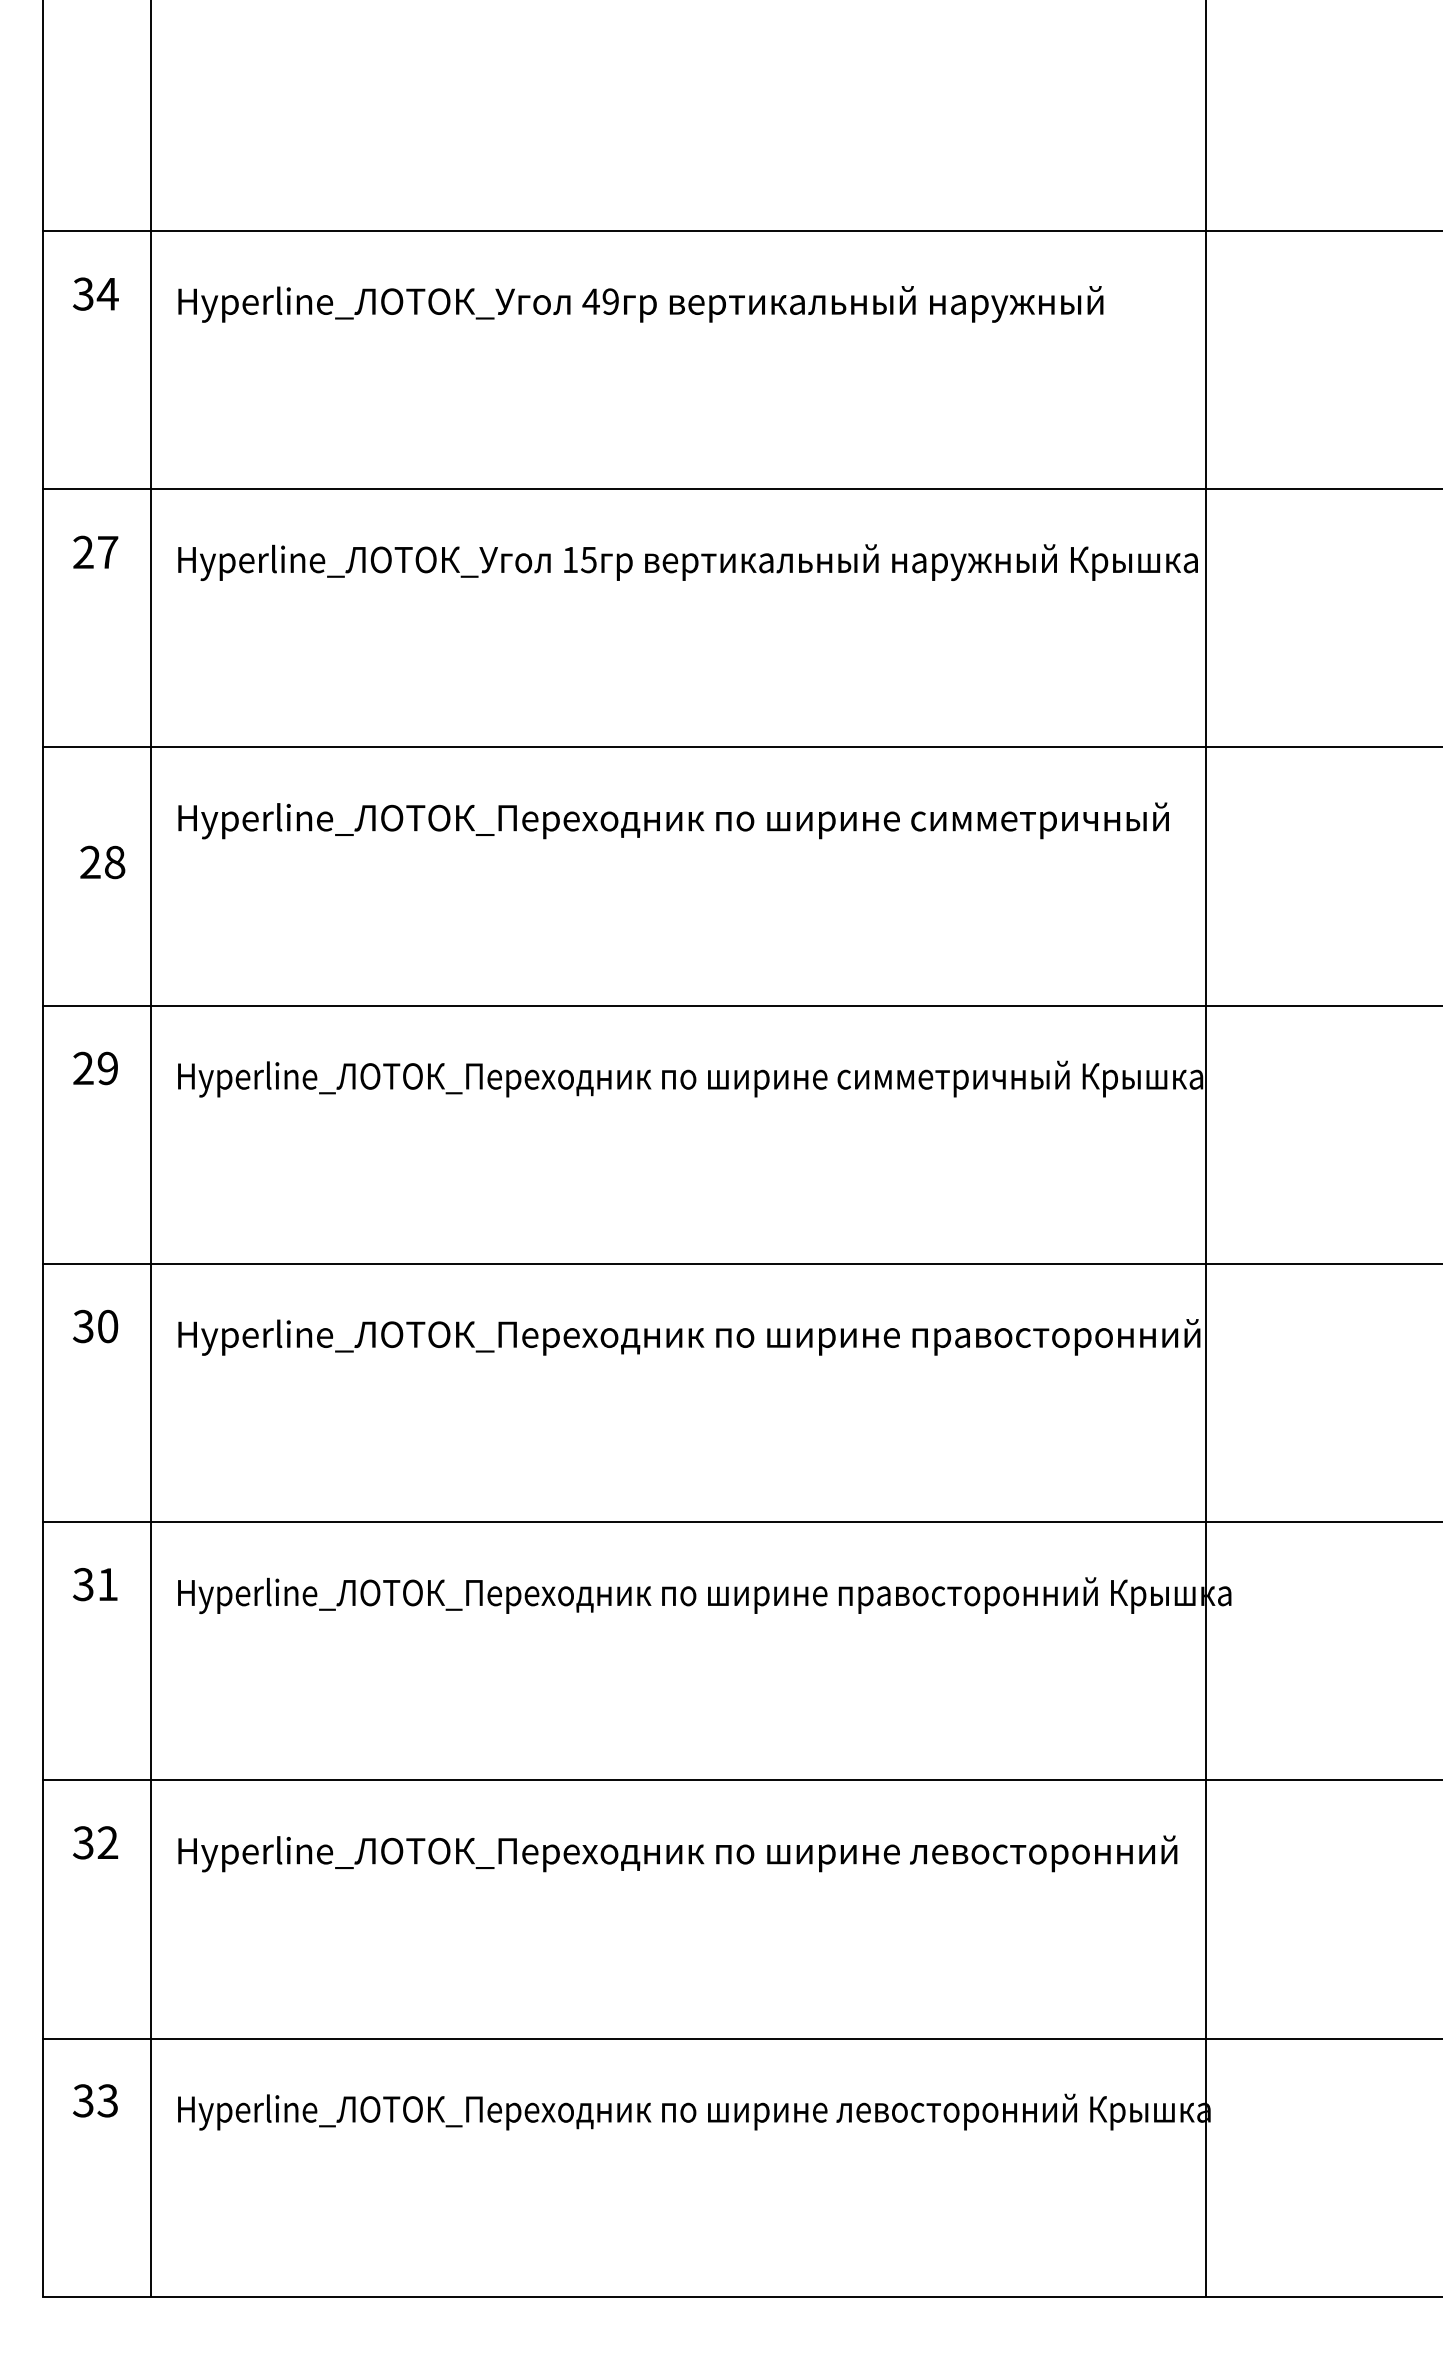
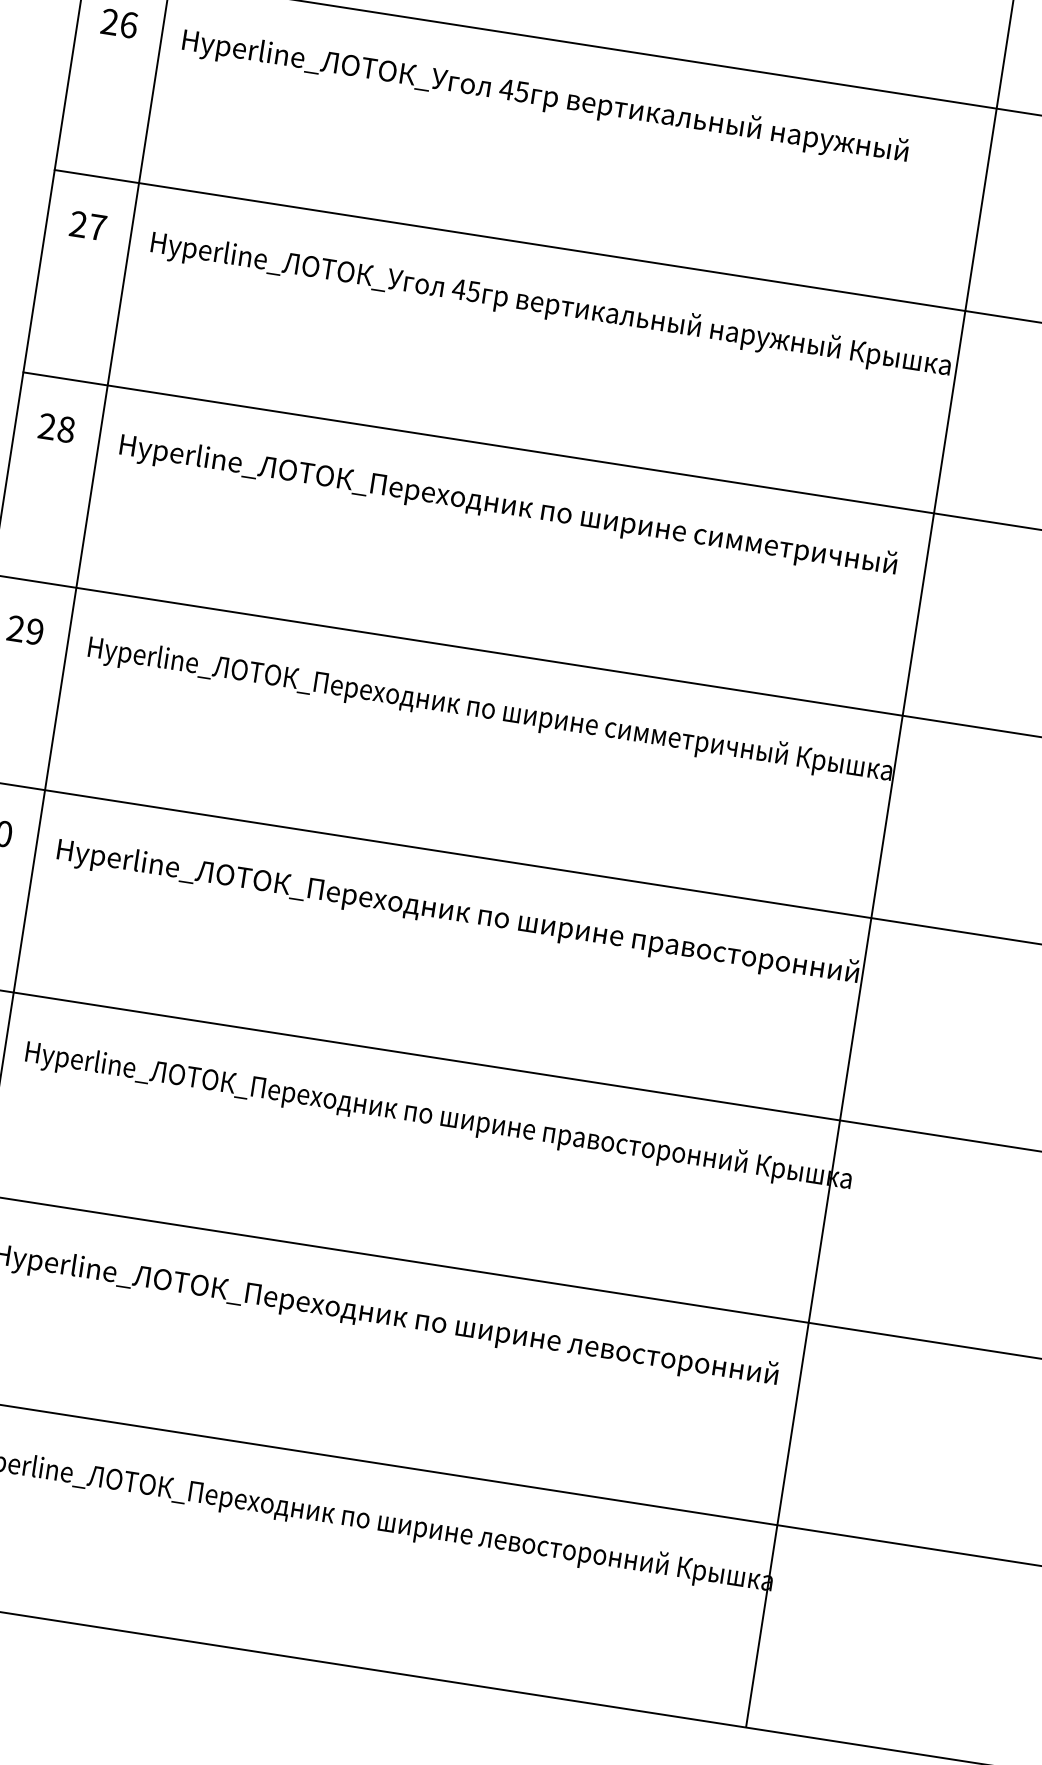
text: (95, 293) -> (119, 23), 34 -> 26
text: (610, 301) -> (521, 91), 49 -> 45
text: (570, 559) -> (459, 289), 15 -> 45
text: (102, 862) -> (56, 428), moved

